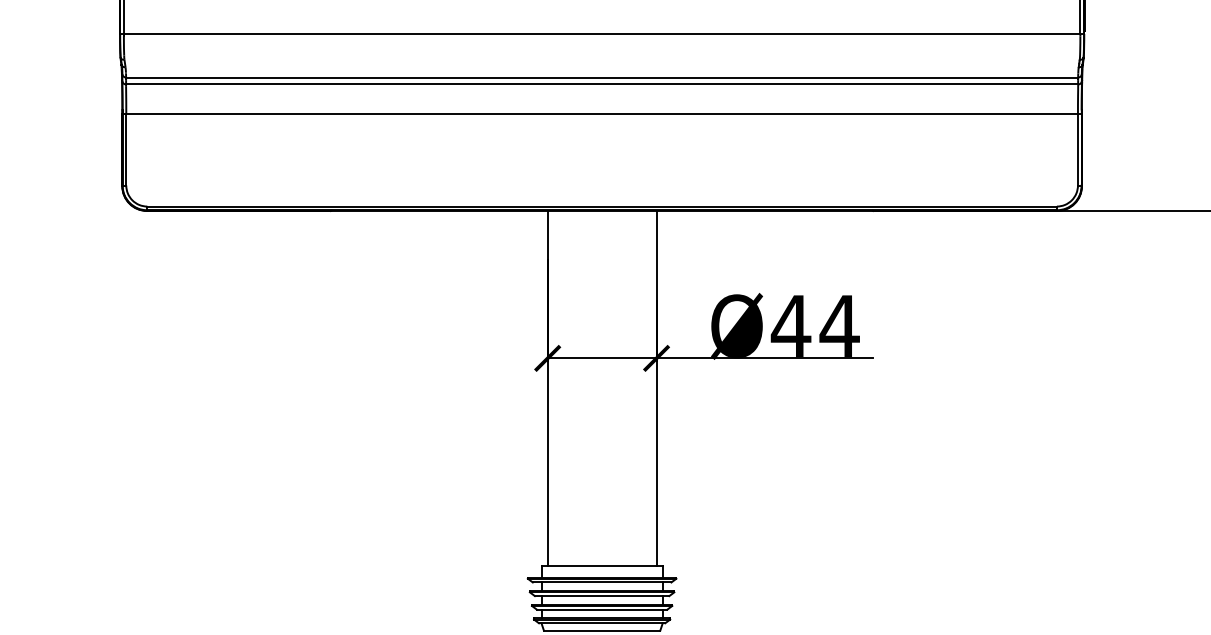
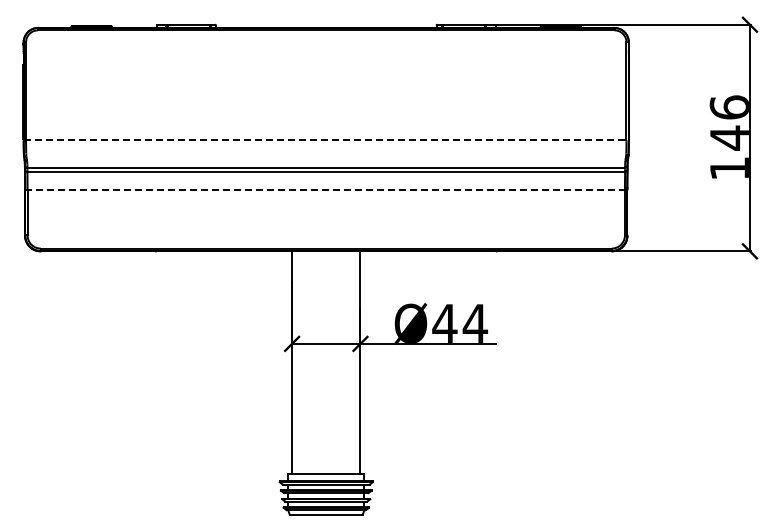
line: (602, 34) -> (326, 140), solid -> dashed
line: (602, 114) -> (326, 190), solid -> dashed

